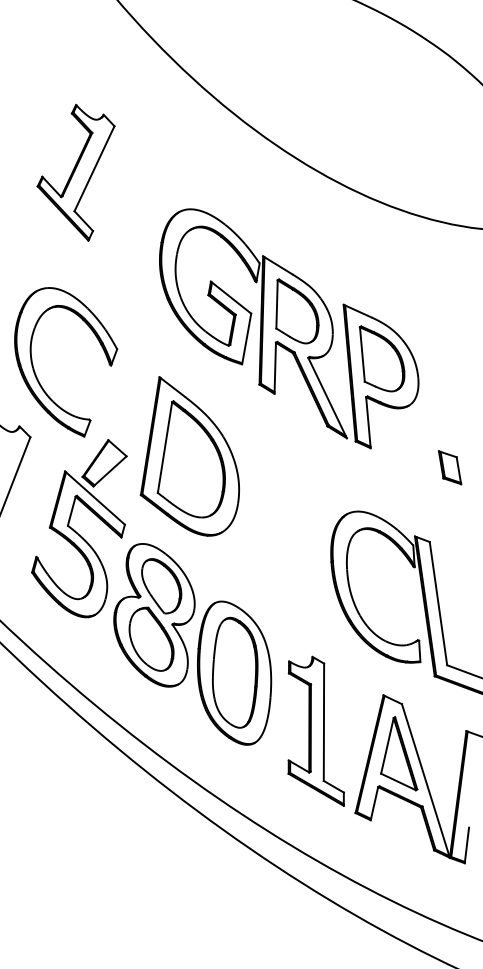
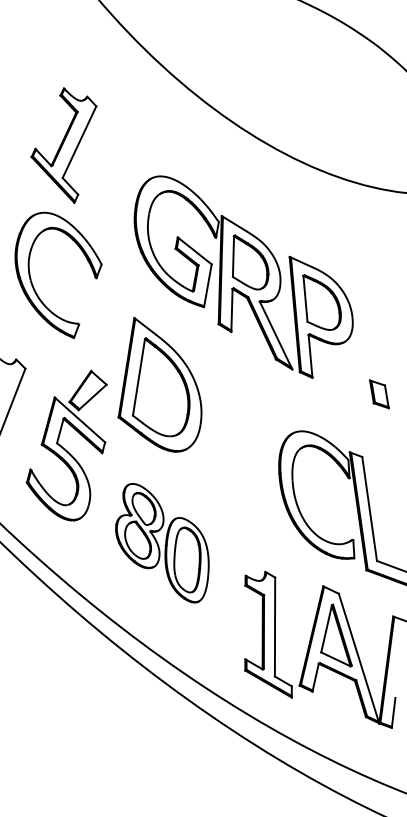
part: (37, 376) -> (34, 287), moved
part: (192, 643) -> (162, 542), size x0.7
part: (316, 731) -> (268, 634), moved

